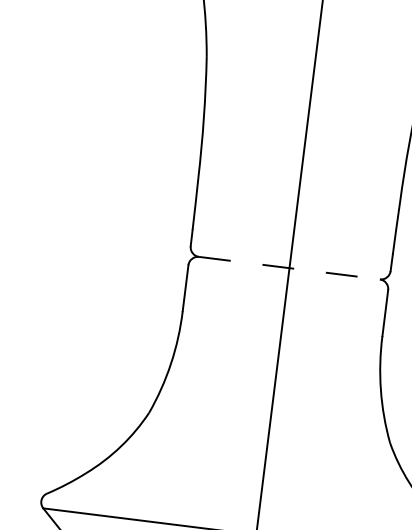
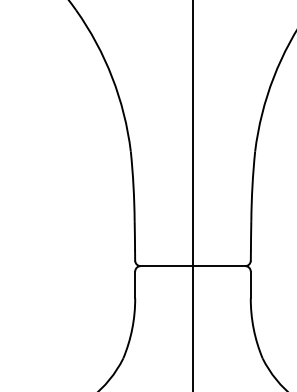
line: (290, 268) -> (193, 266), dashed -> solid

